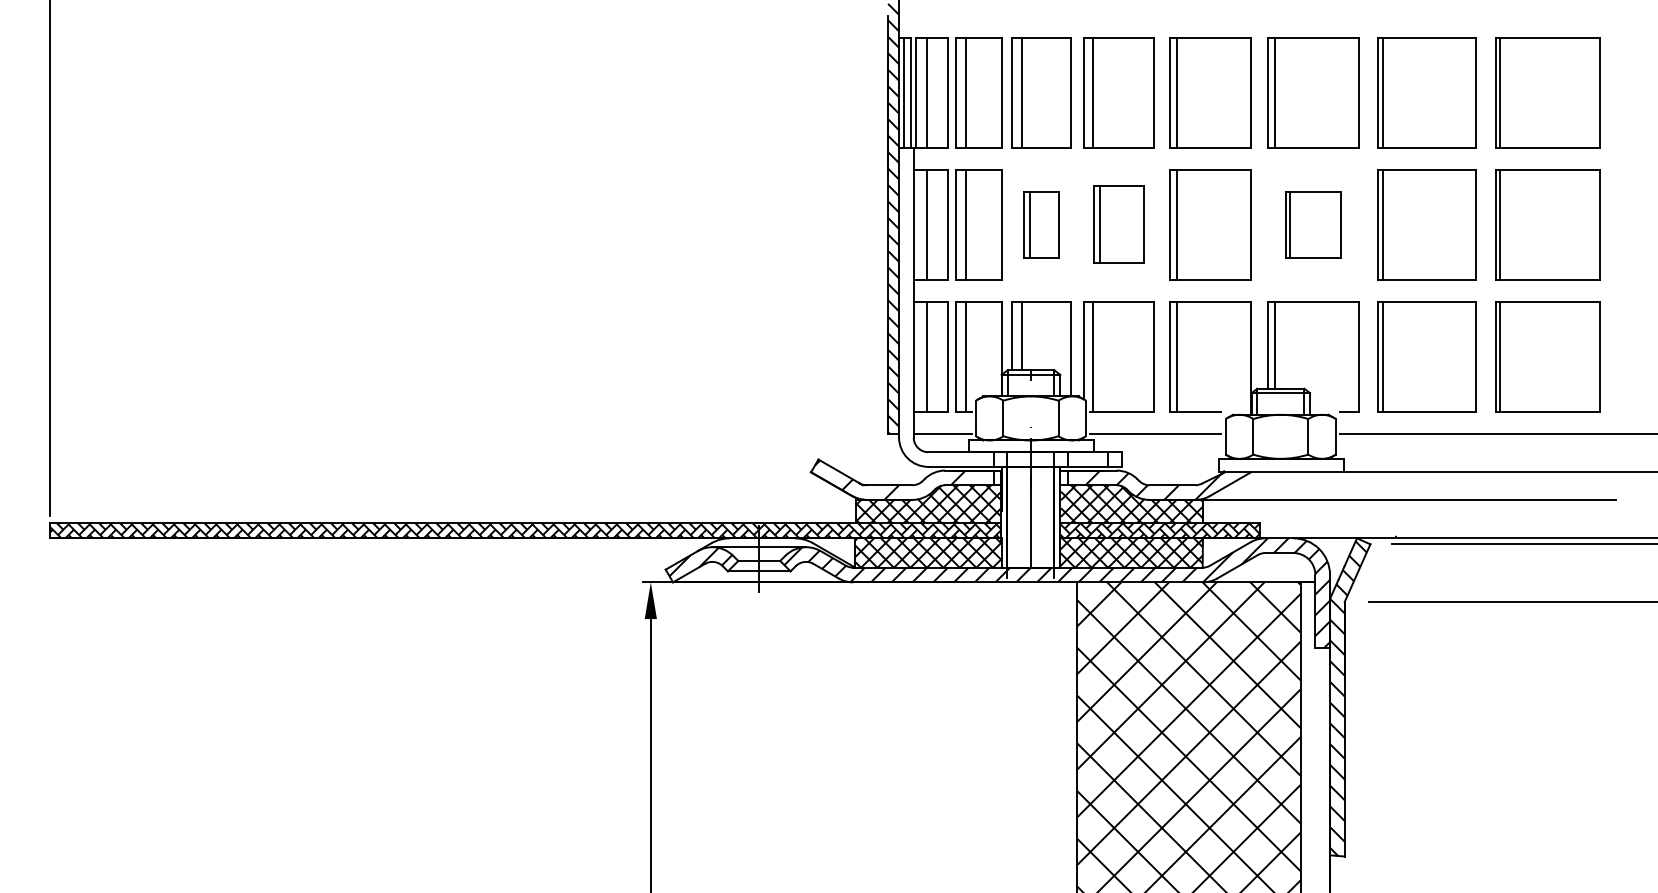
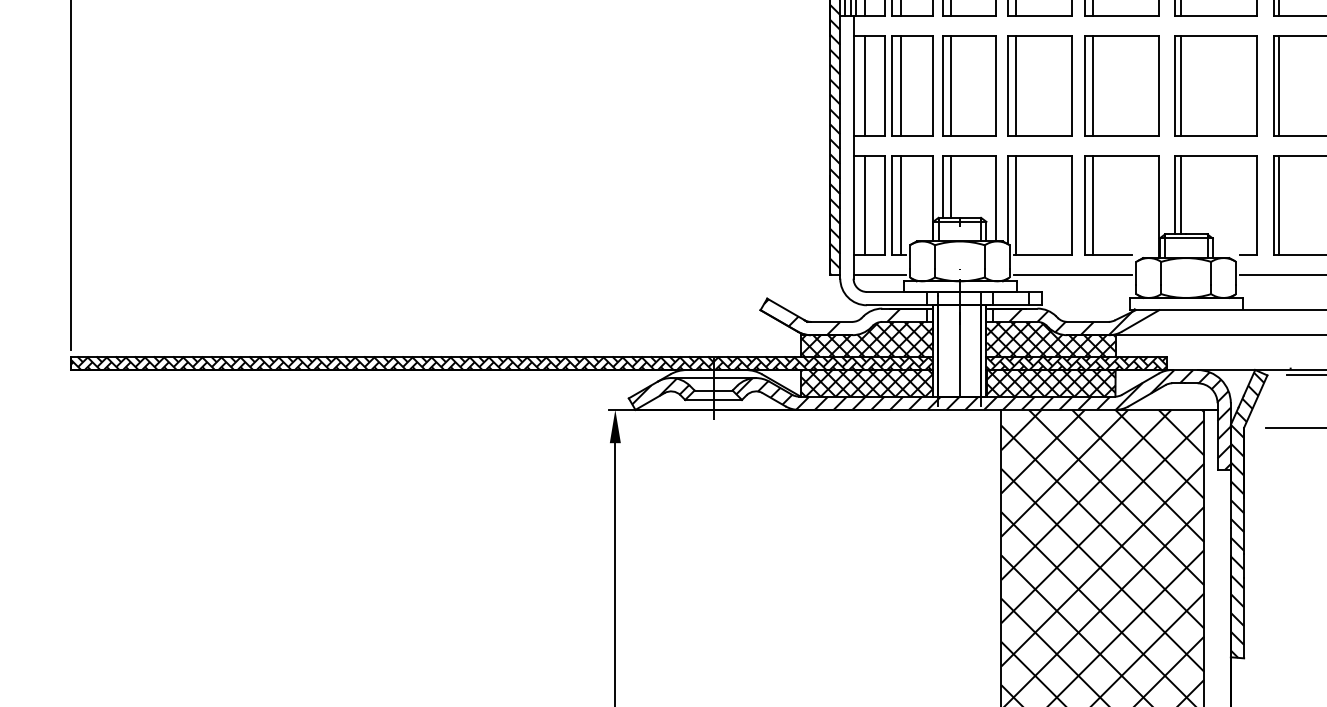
part: (1041, 224) -> (969, 85), size x1.67
part: (1118, 224) -> (1039, 85), size x1.43
part: (1313, 224) -> (1215, 85), size x1.67

